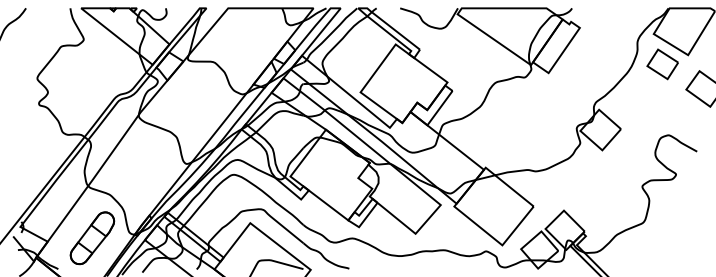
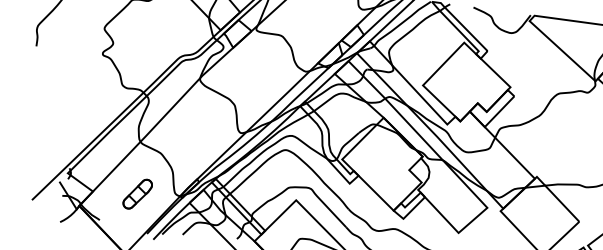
part: (92, 238) -> (137, 194), size x0.6

